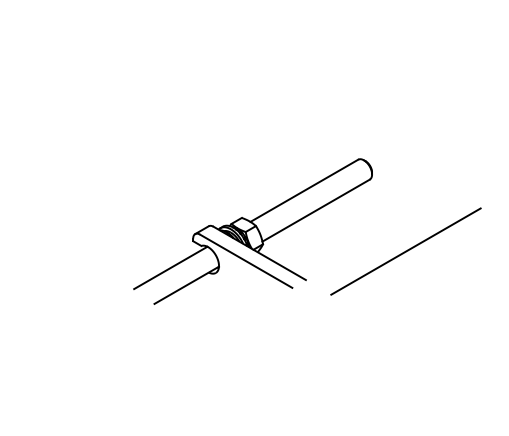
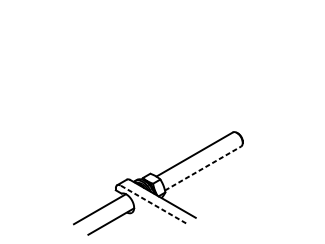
line: (316, 210) -> (203, 168), solid -> dashed
line: (405, 251) -> (266, 197), removed
line: (245, 260) -> (152, 203), solid -> dashed

